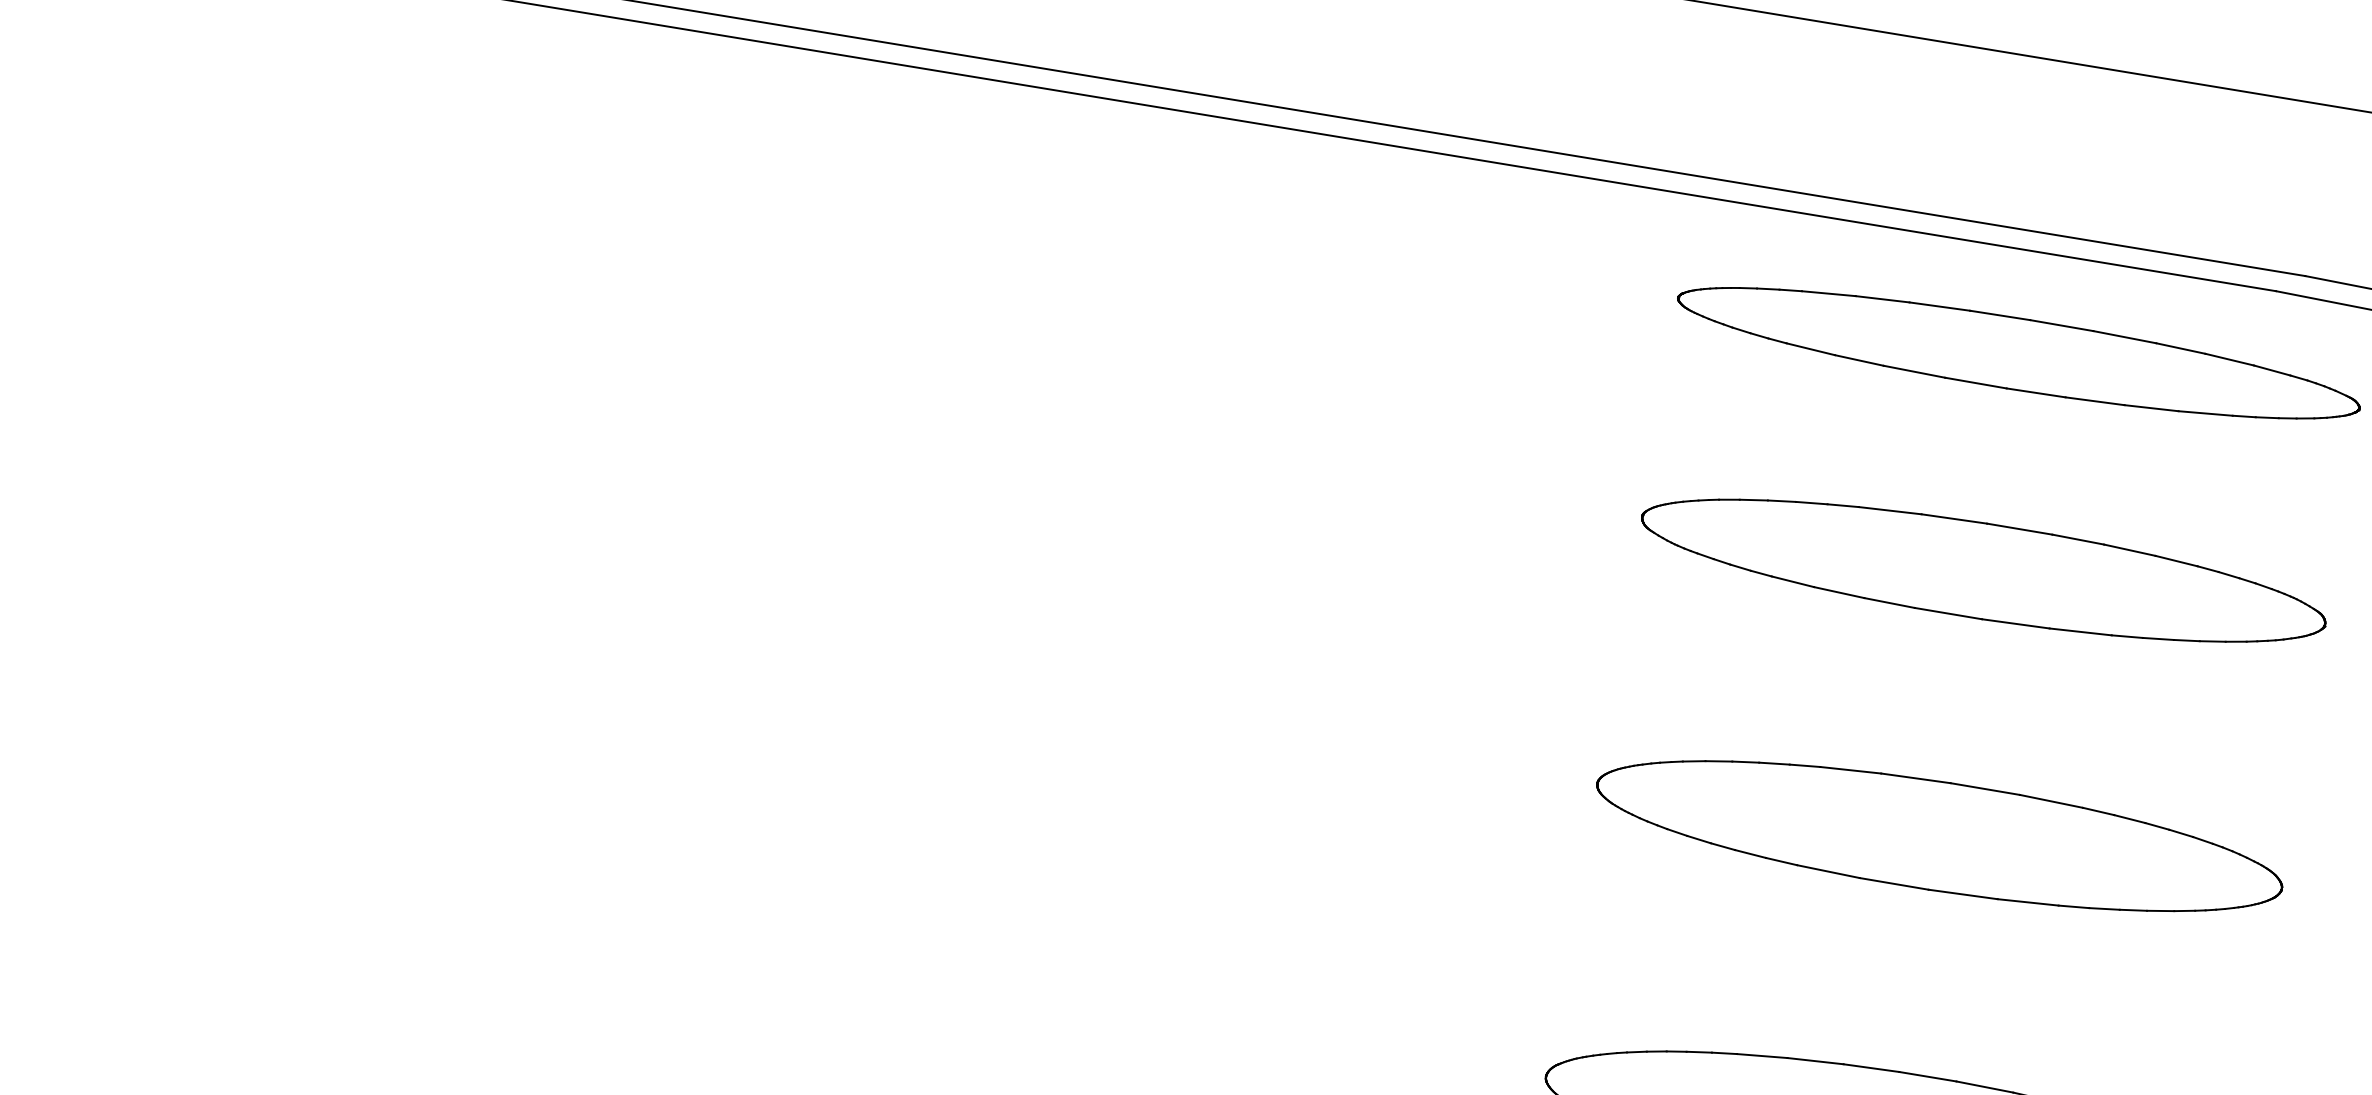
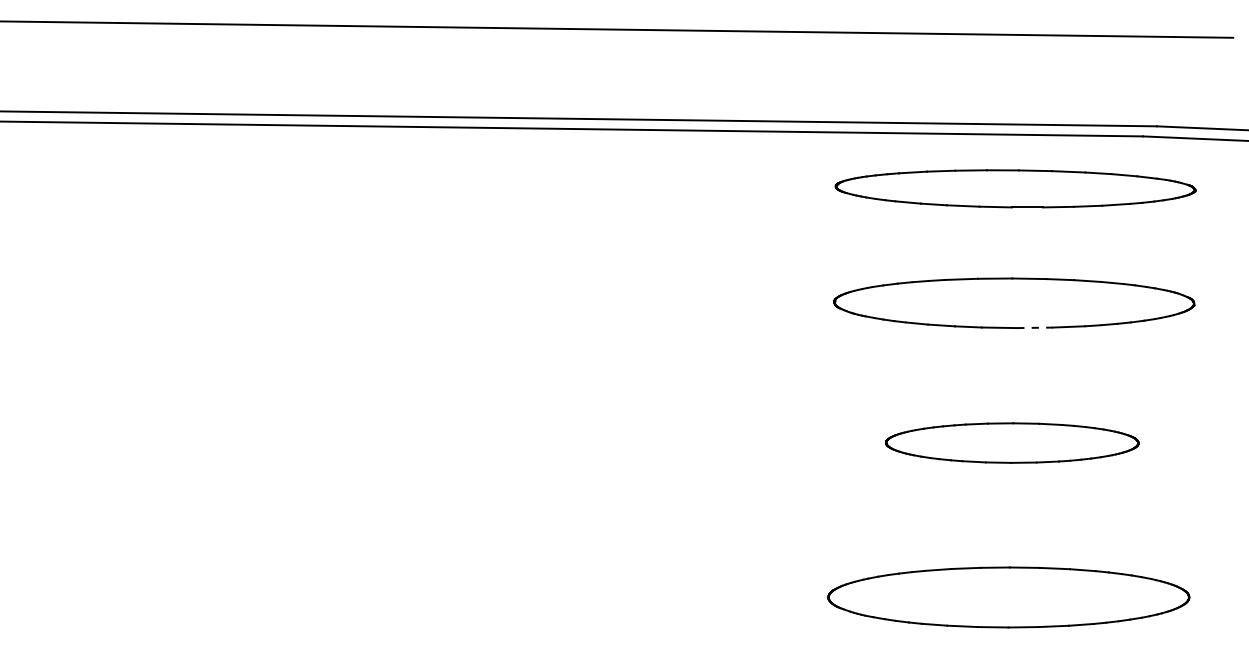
line: (2015, 623) -> (1034, 327), solid -> dashed
part: (1940, 835) -> (1012, 442), size x0.7

